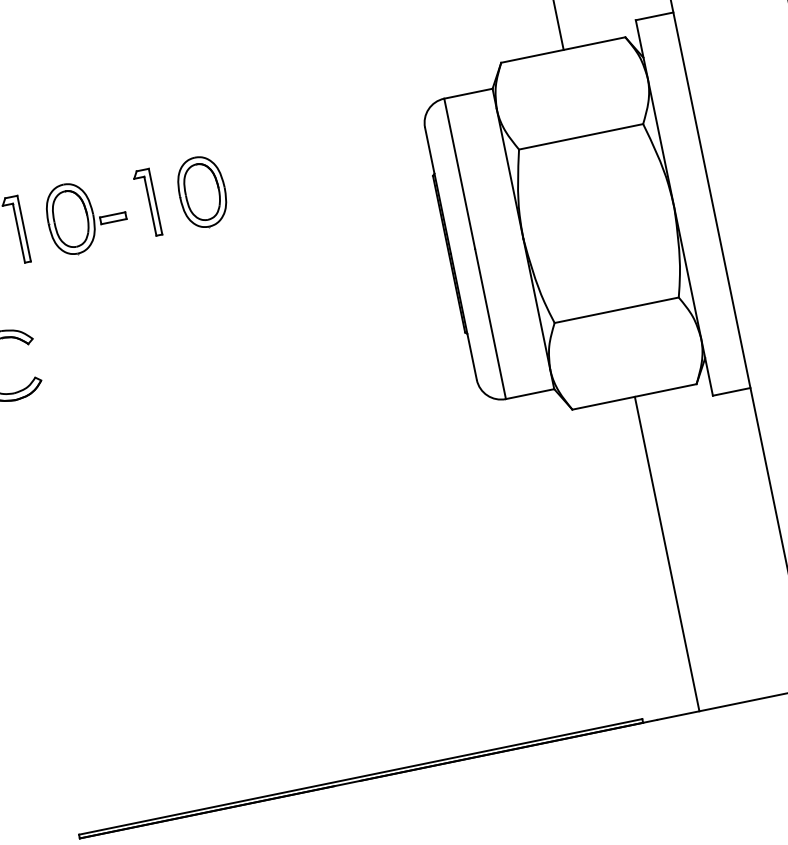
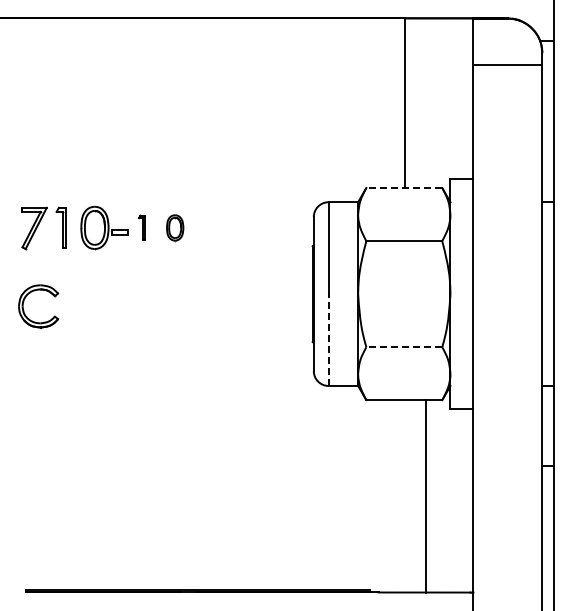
line: (563, 50) -> (404, 188), solid -> dashed
part: (200, 191) -> (174, 227), size x0.6
part: (146, 202) -> (141, 227), size x0.6
line: (617, 310) -> (404, 347), solid -> dashed
line: (490, 324) -> (328, 340), solid -> dashed
line: (667, 554) -> (425, 496), moved

